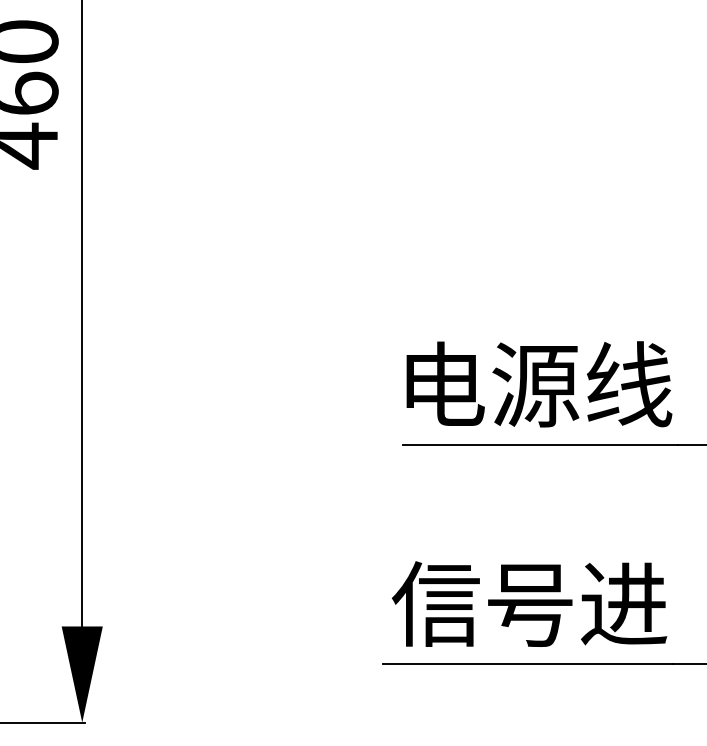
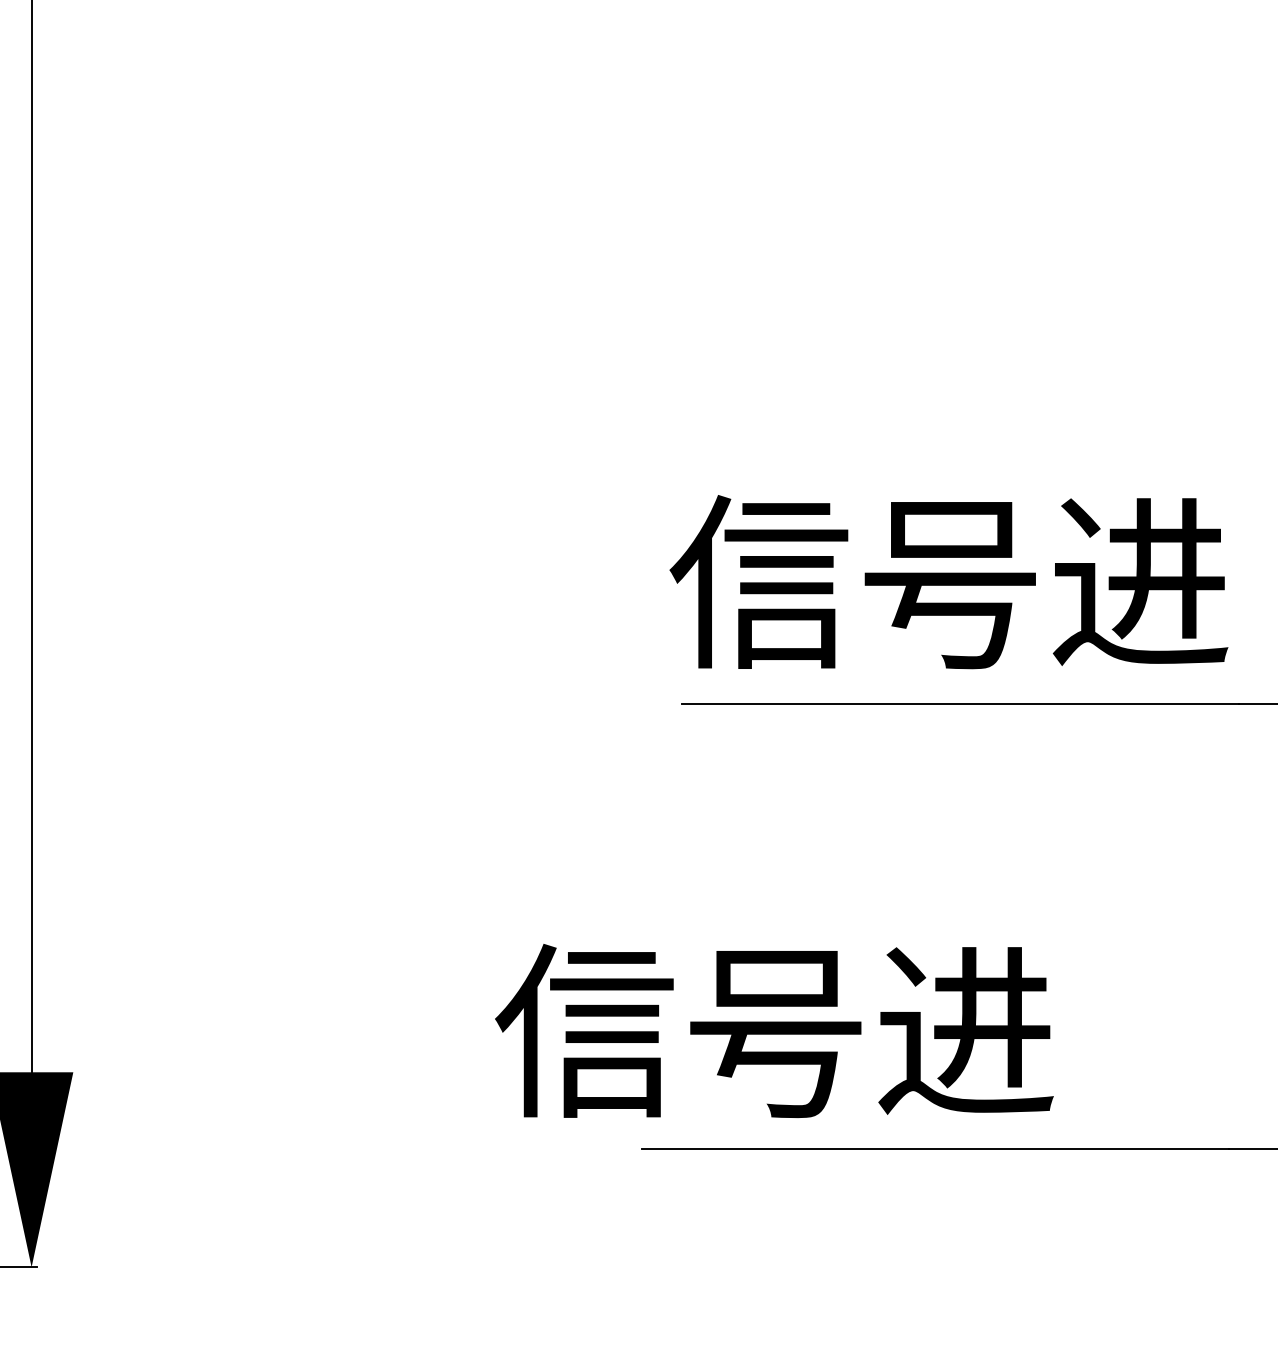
text: (534, 384) -> (948, 581), 电源线 -> 信号进
text: (529, 603) -> (774, 1029), moved

